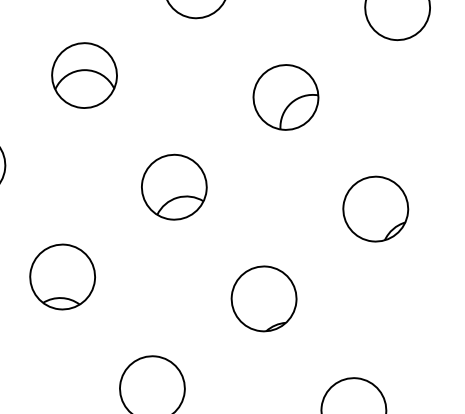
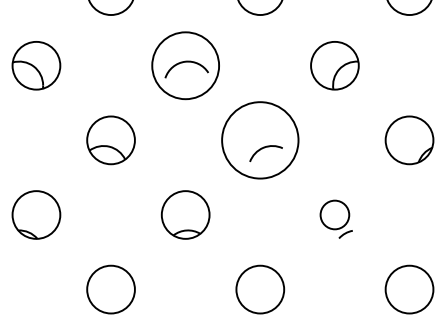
circle: (84, 75) -> (185, 65), size x1.4
circle: (174, 187) -> (260, 140), size x1.6
circle: (263, 298) -> (334, 214), size x0.6

